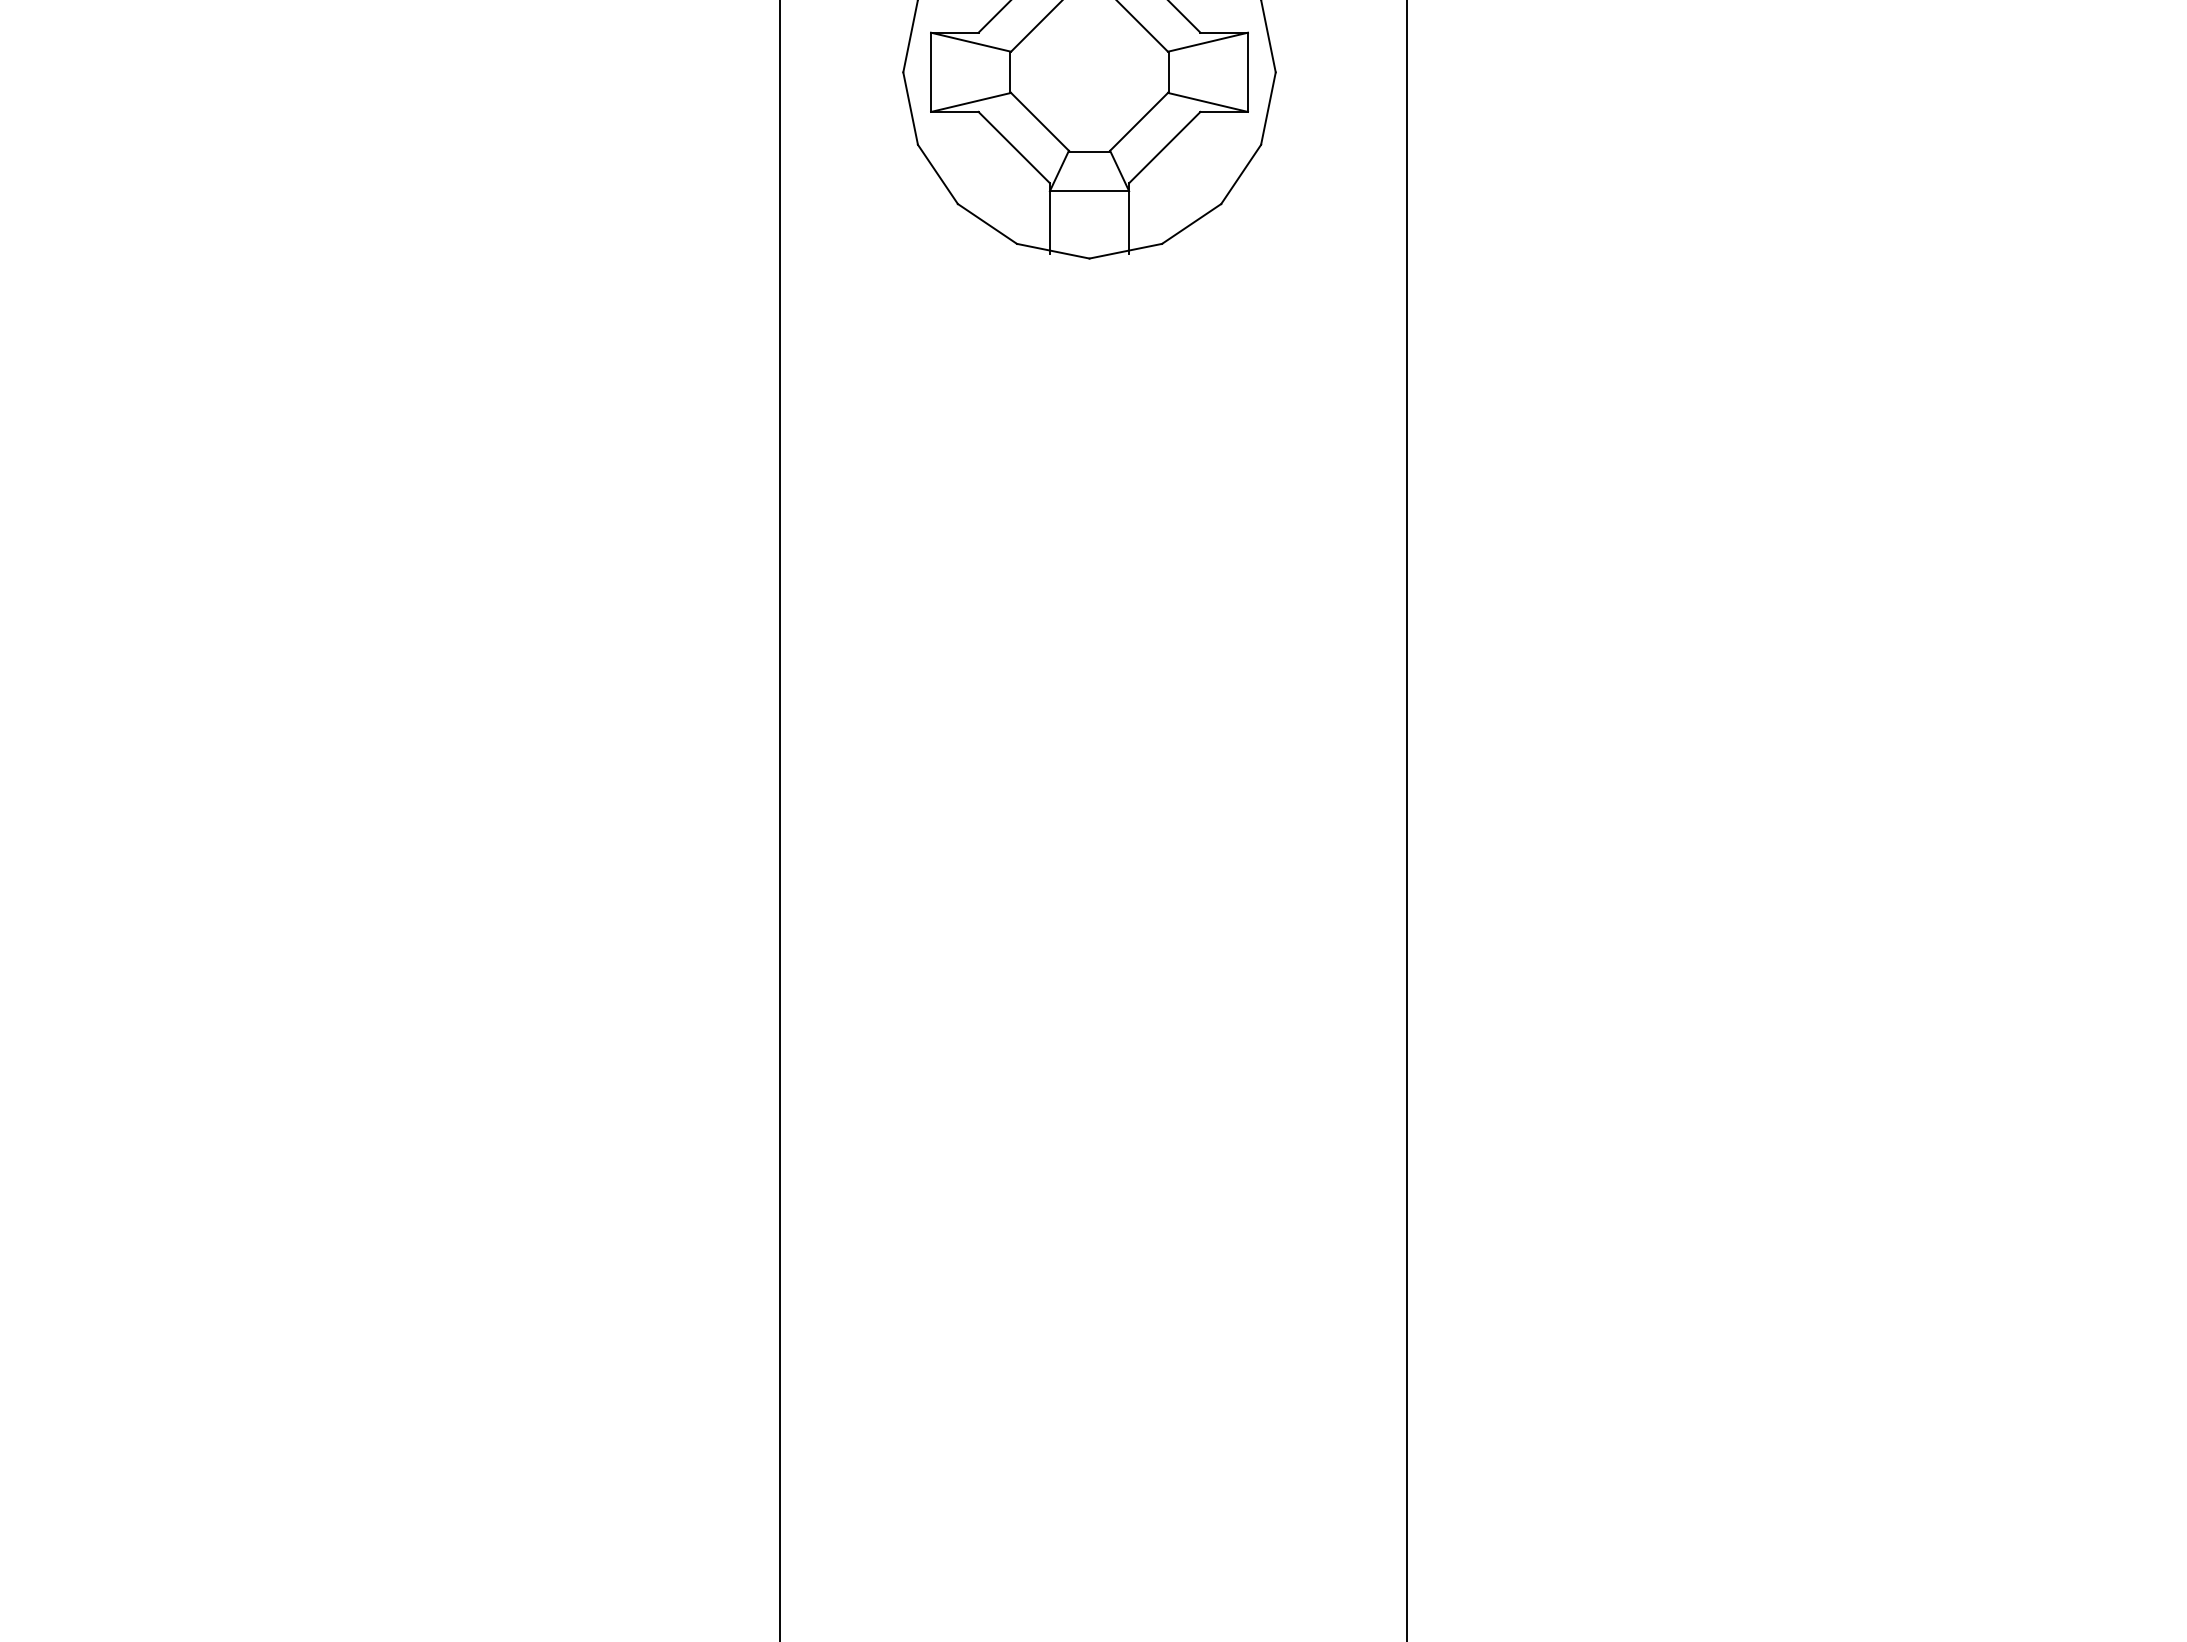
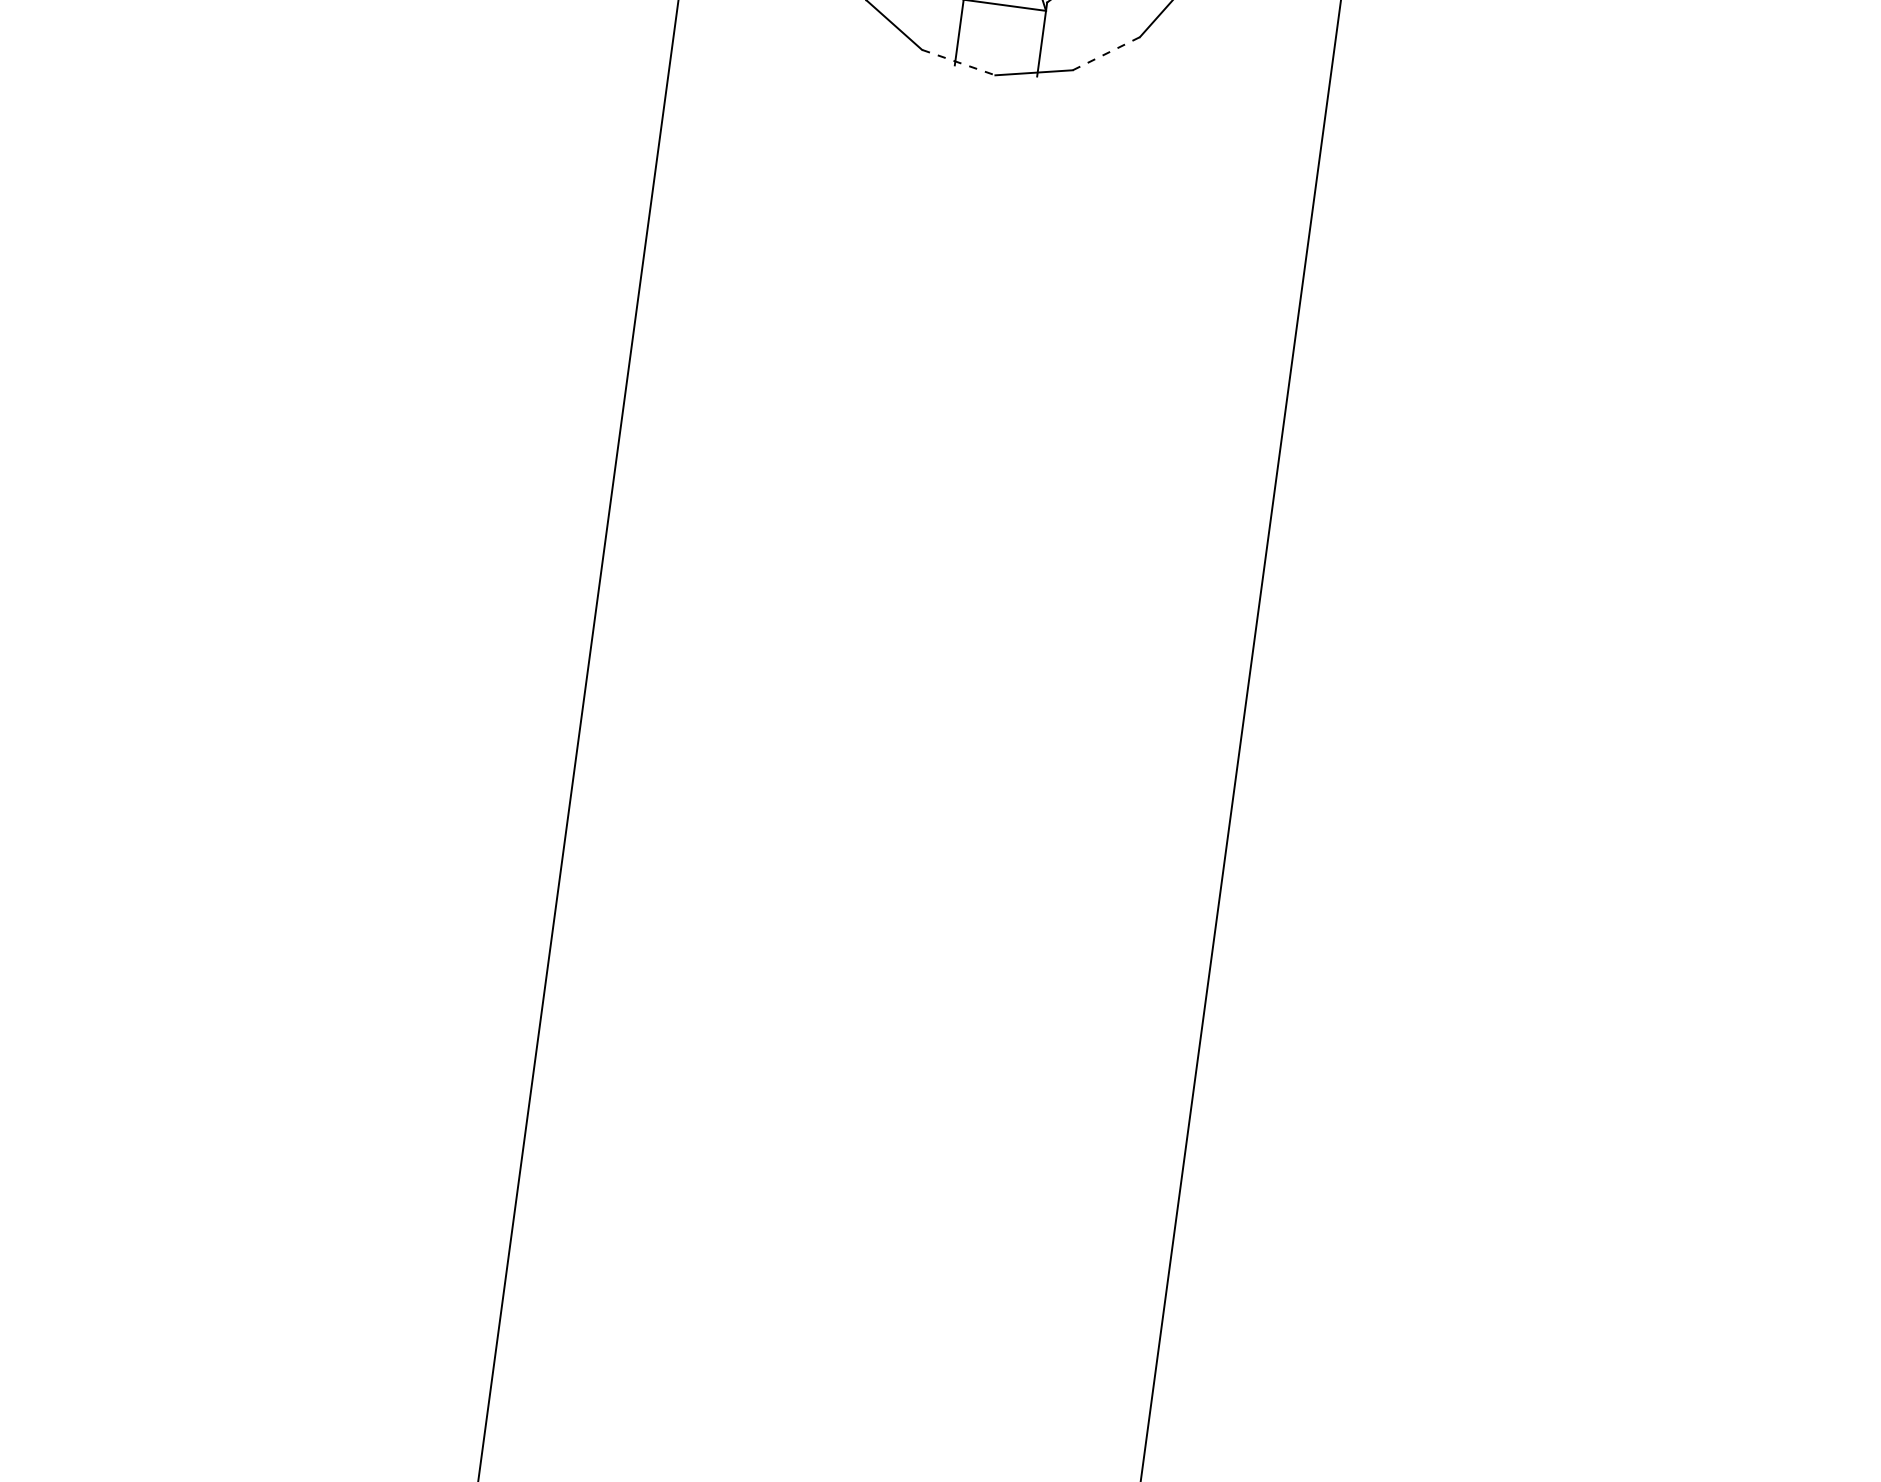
line: (1191, 223) -> (1106, 53), solid -> dashed
line: (1053, 251) -> (958, 62), solid -> dashed

